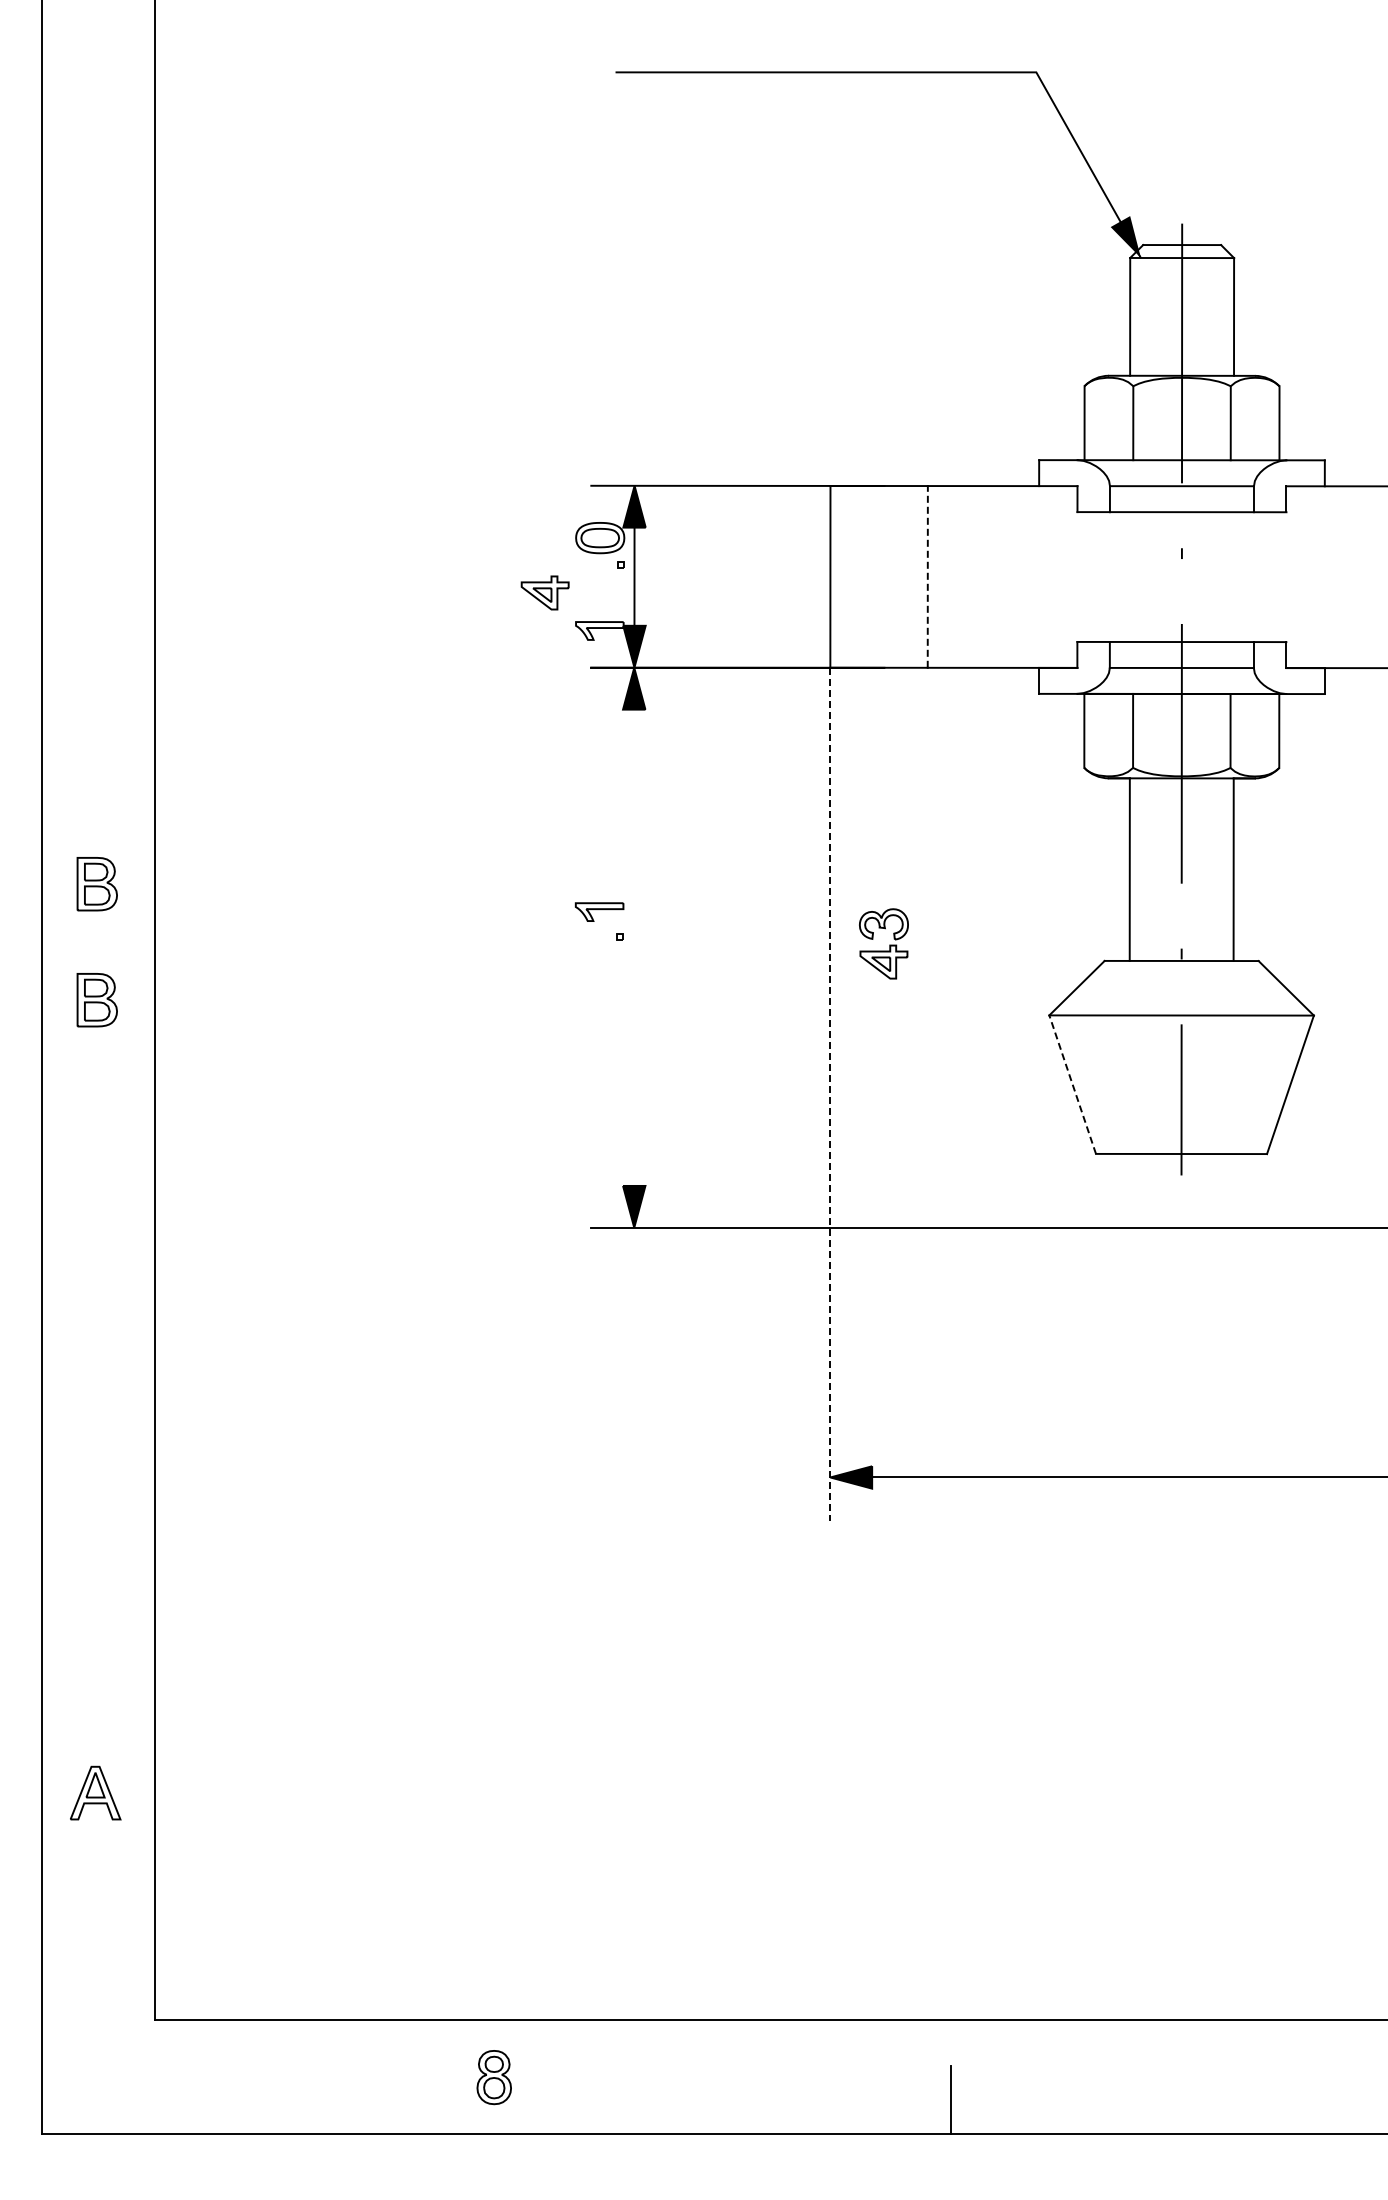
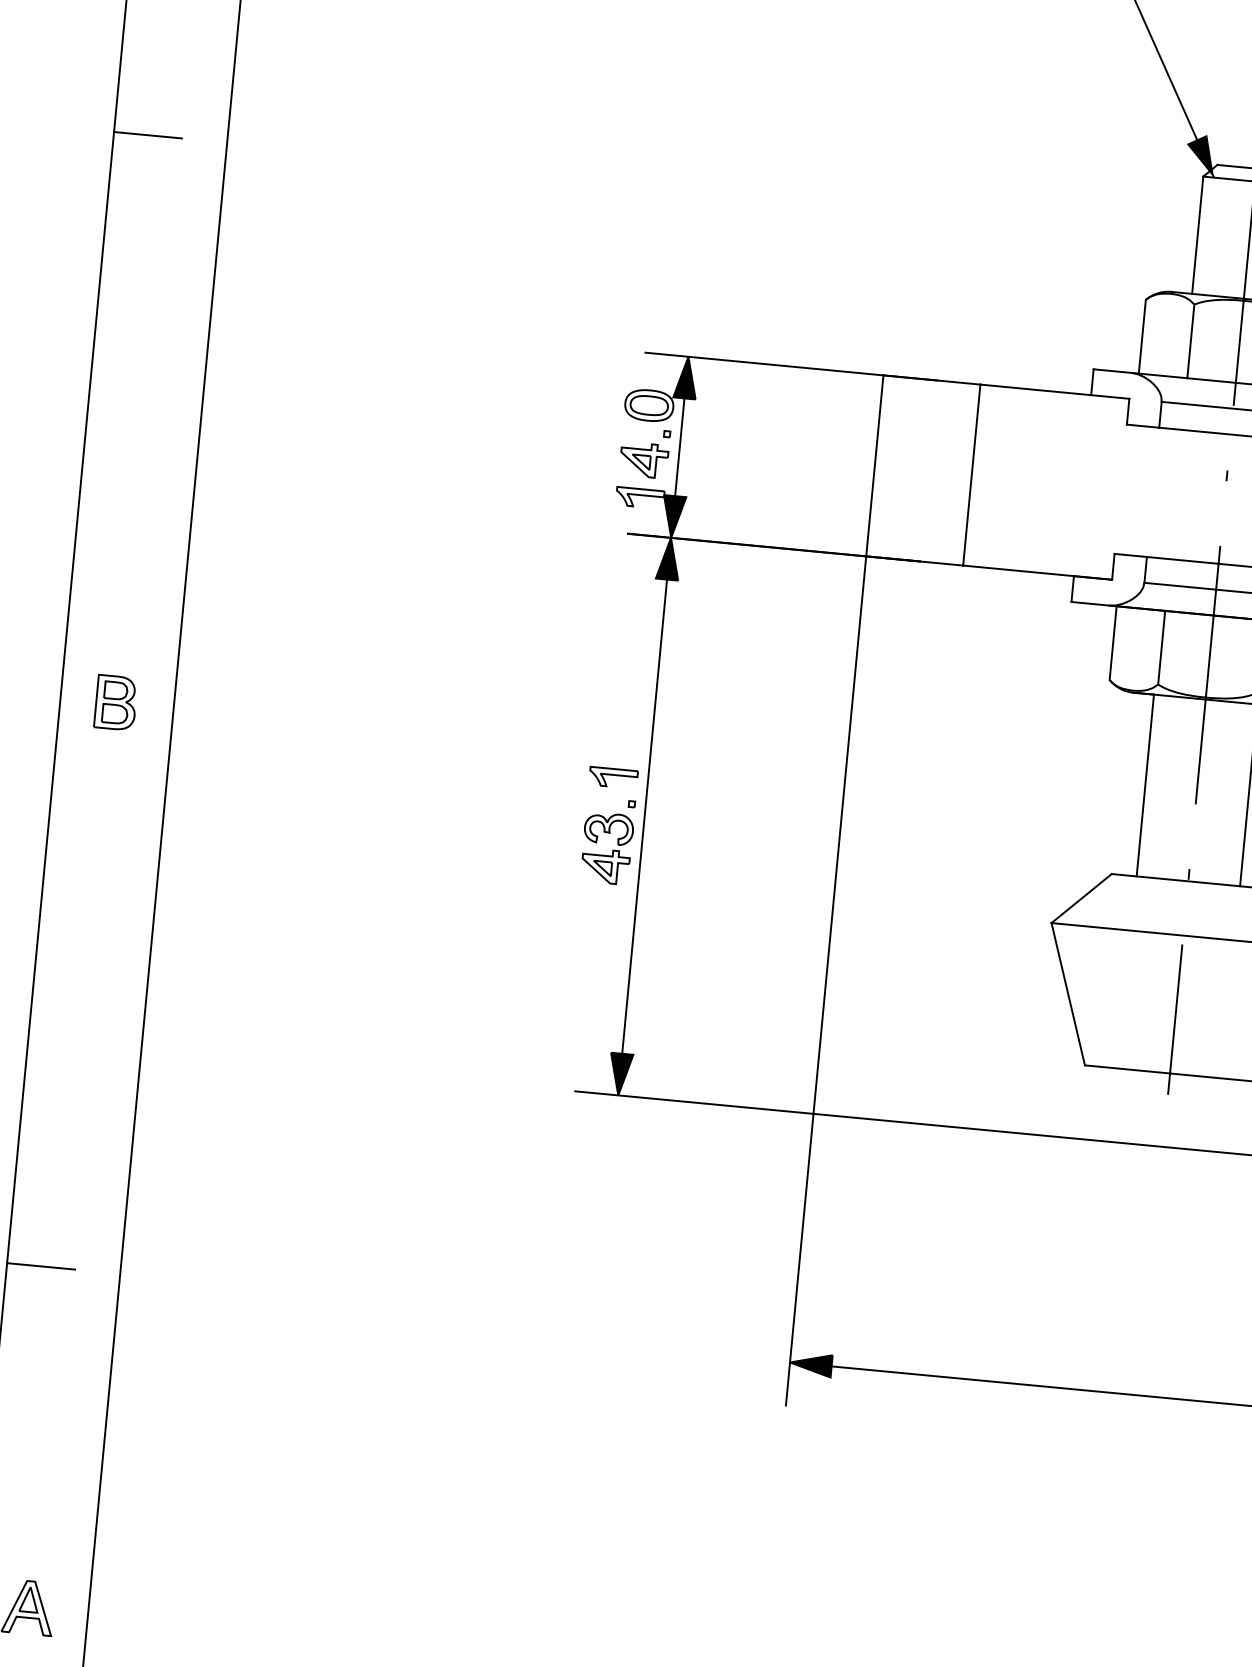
line: (75, 316) -> (147, 135), added
line: (927, 576) -> (971, 474), dashed -> solid
part: (544, 592) -> (643, 459), moved
part: (889, 944) -> (612, 849), moved
line: (634, 947) -> (644, 816), added
part: (96, 1000) -> (104, 818), removed
line: (1072, 1084) -> (1068, 994), dashed -> solid
line: (830, 1094) -> (826, 981), dashed -> solid
line: (75, 1452) -> (40, 1266), added

